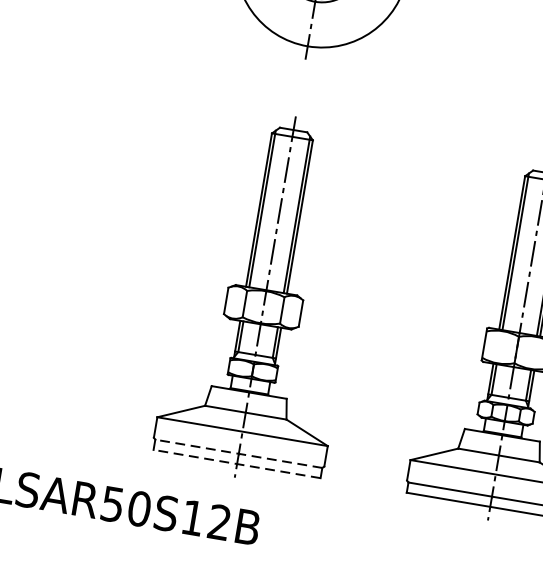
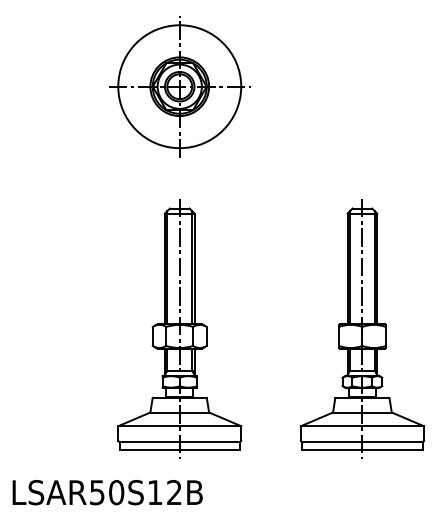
line: (238, 454) -> (179, 442), dashed -> solid
line: (236, 463) -> (179, 449), dashed -> solid

